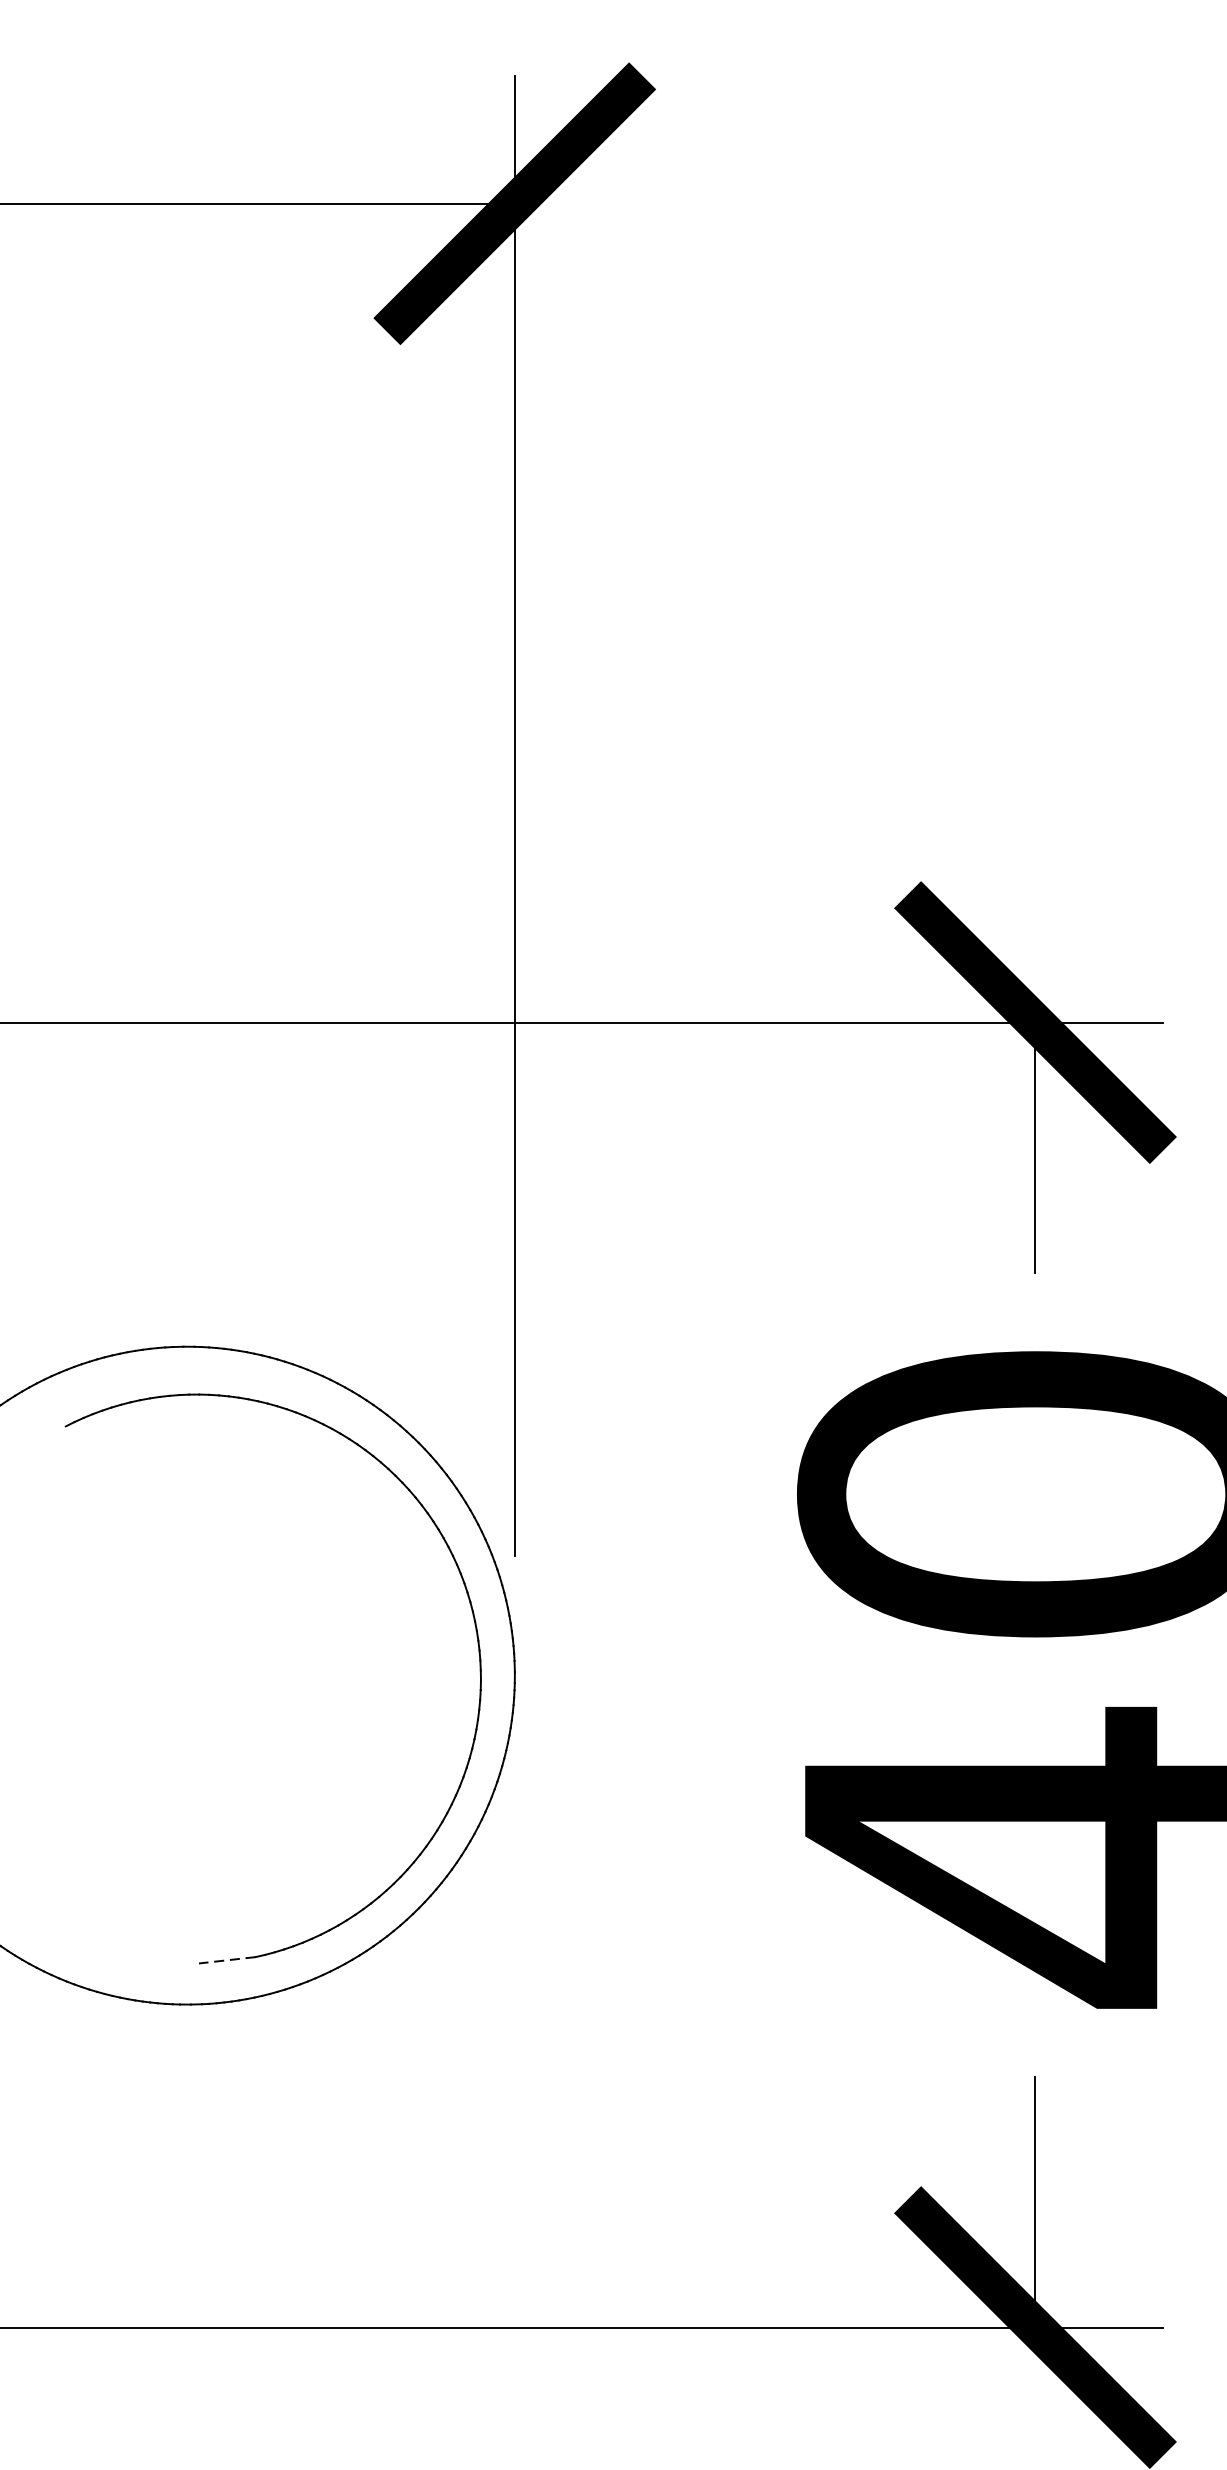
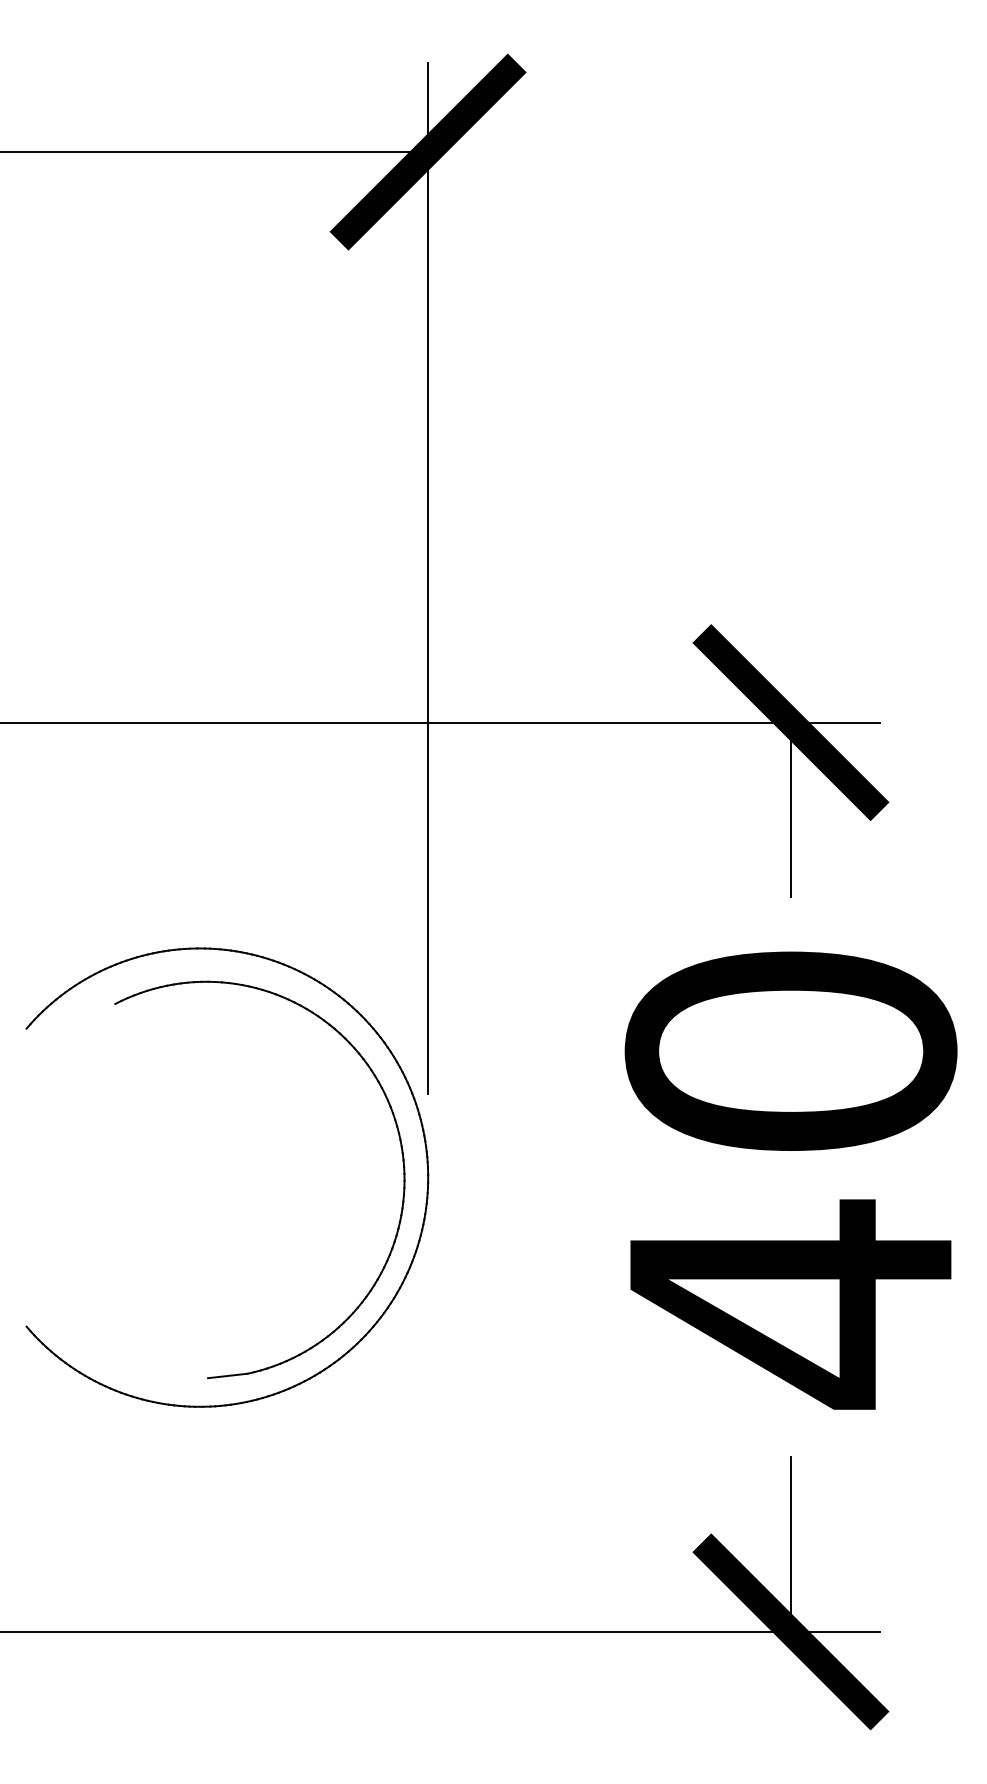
line: (226, 1959) -> (227, 1375), dashed -> solid

